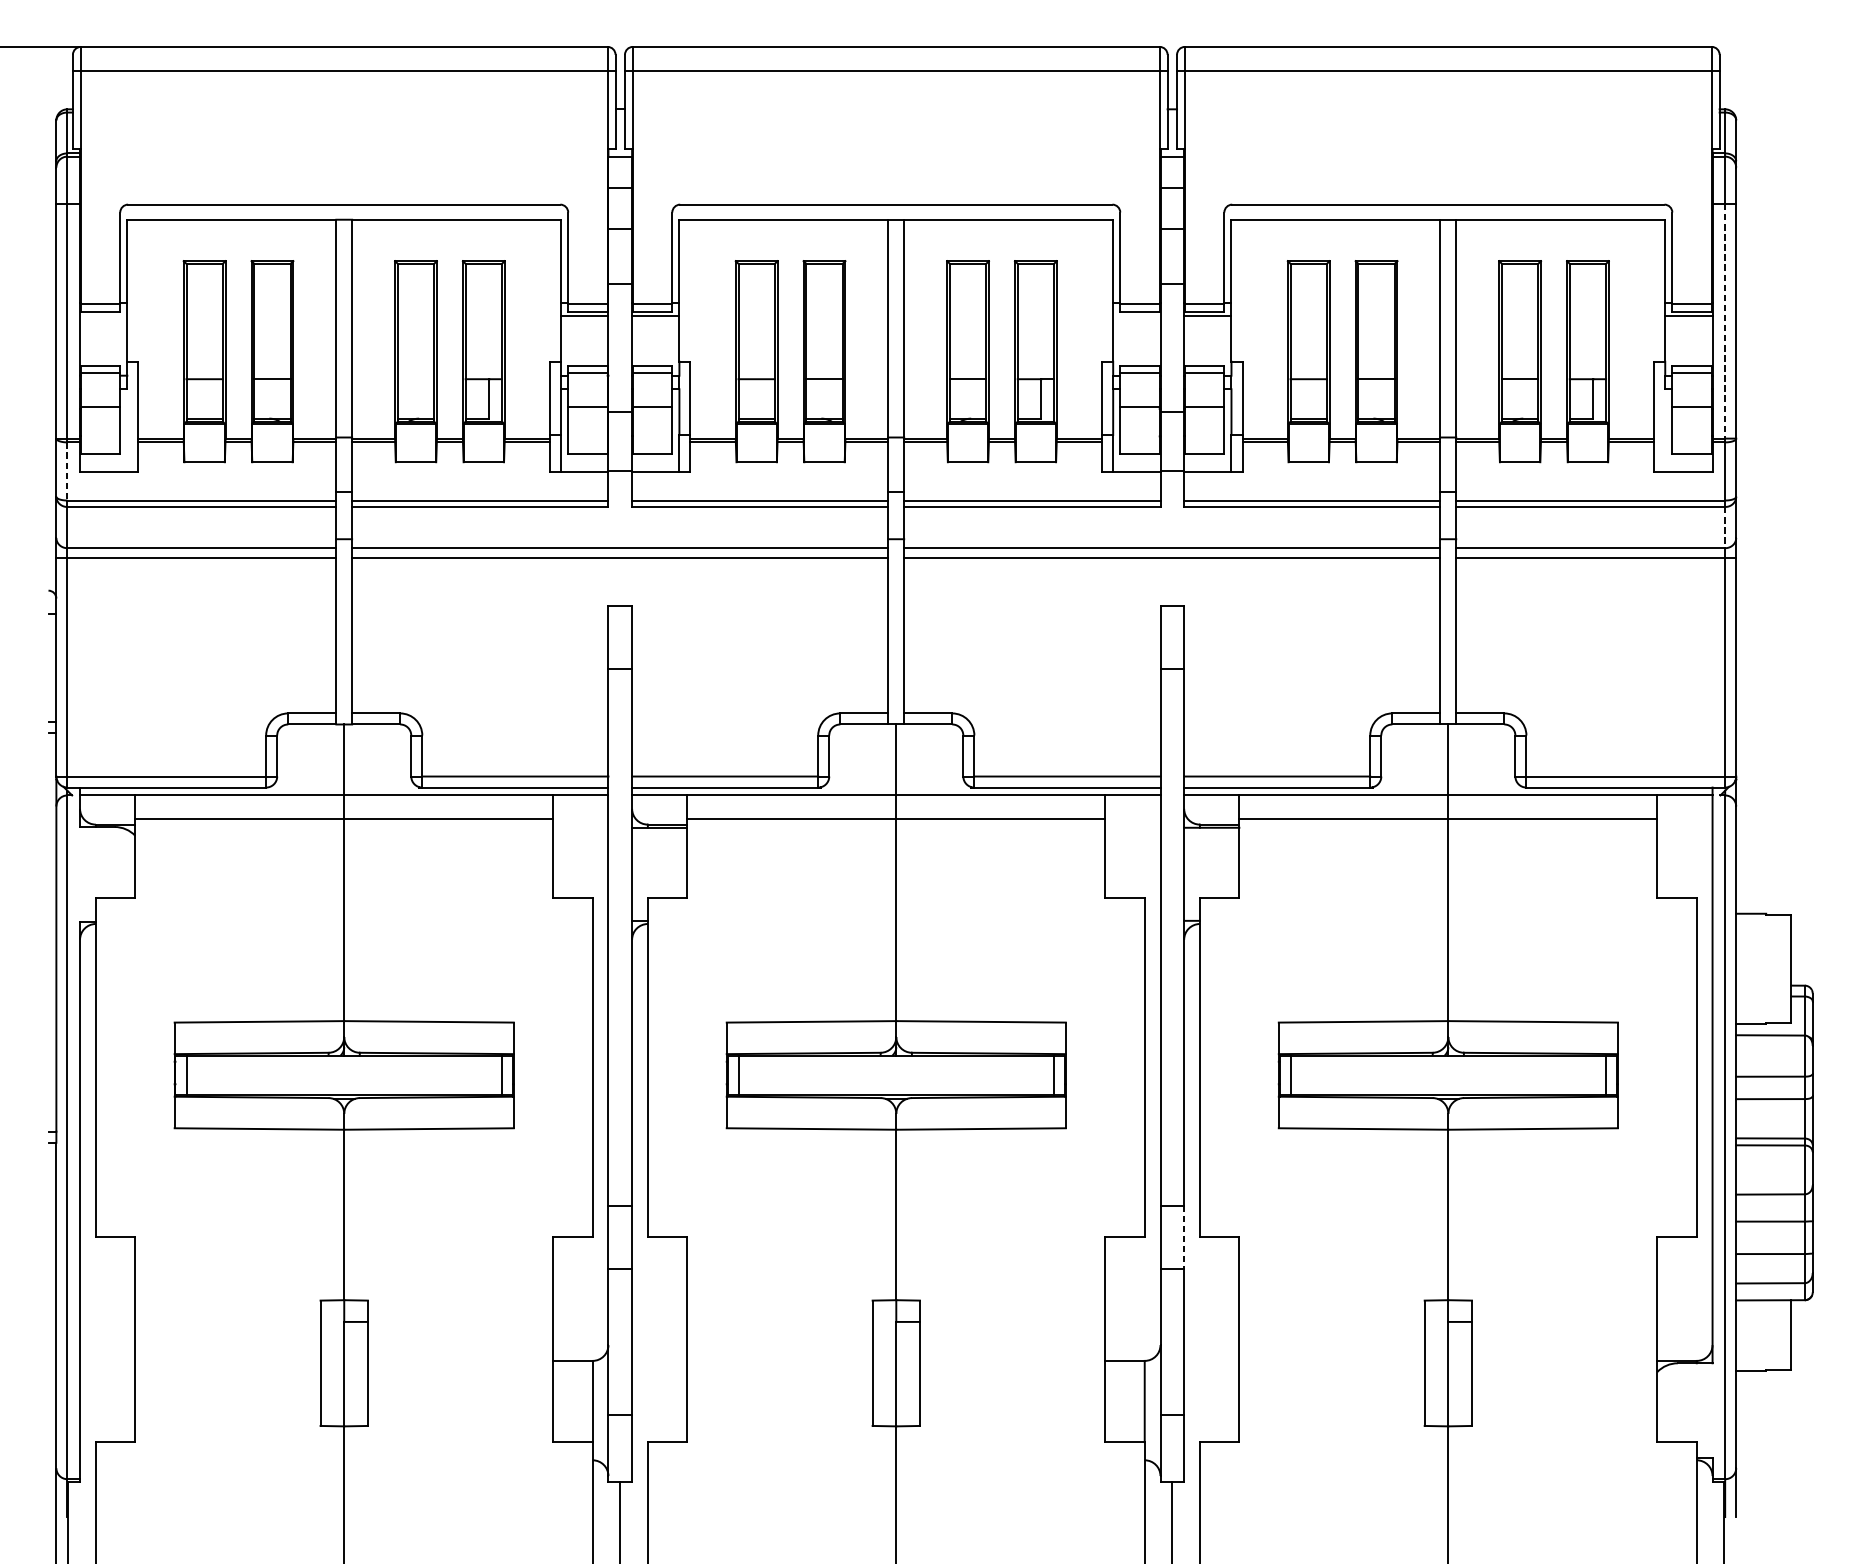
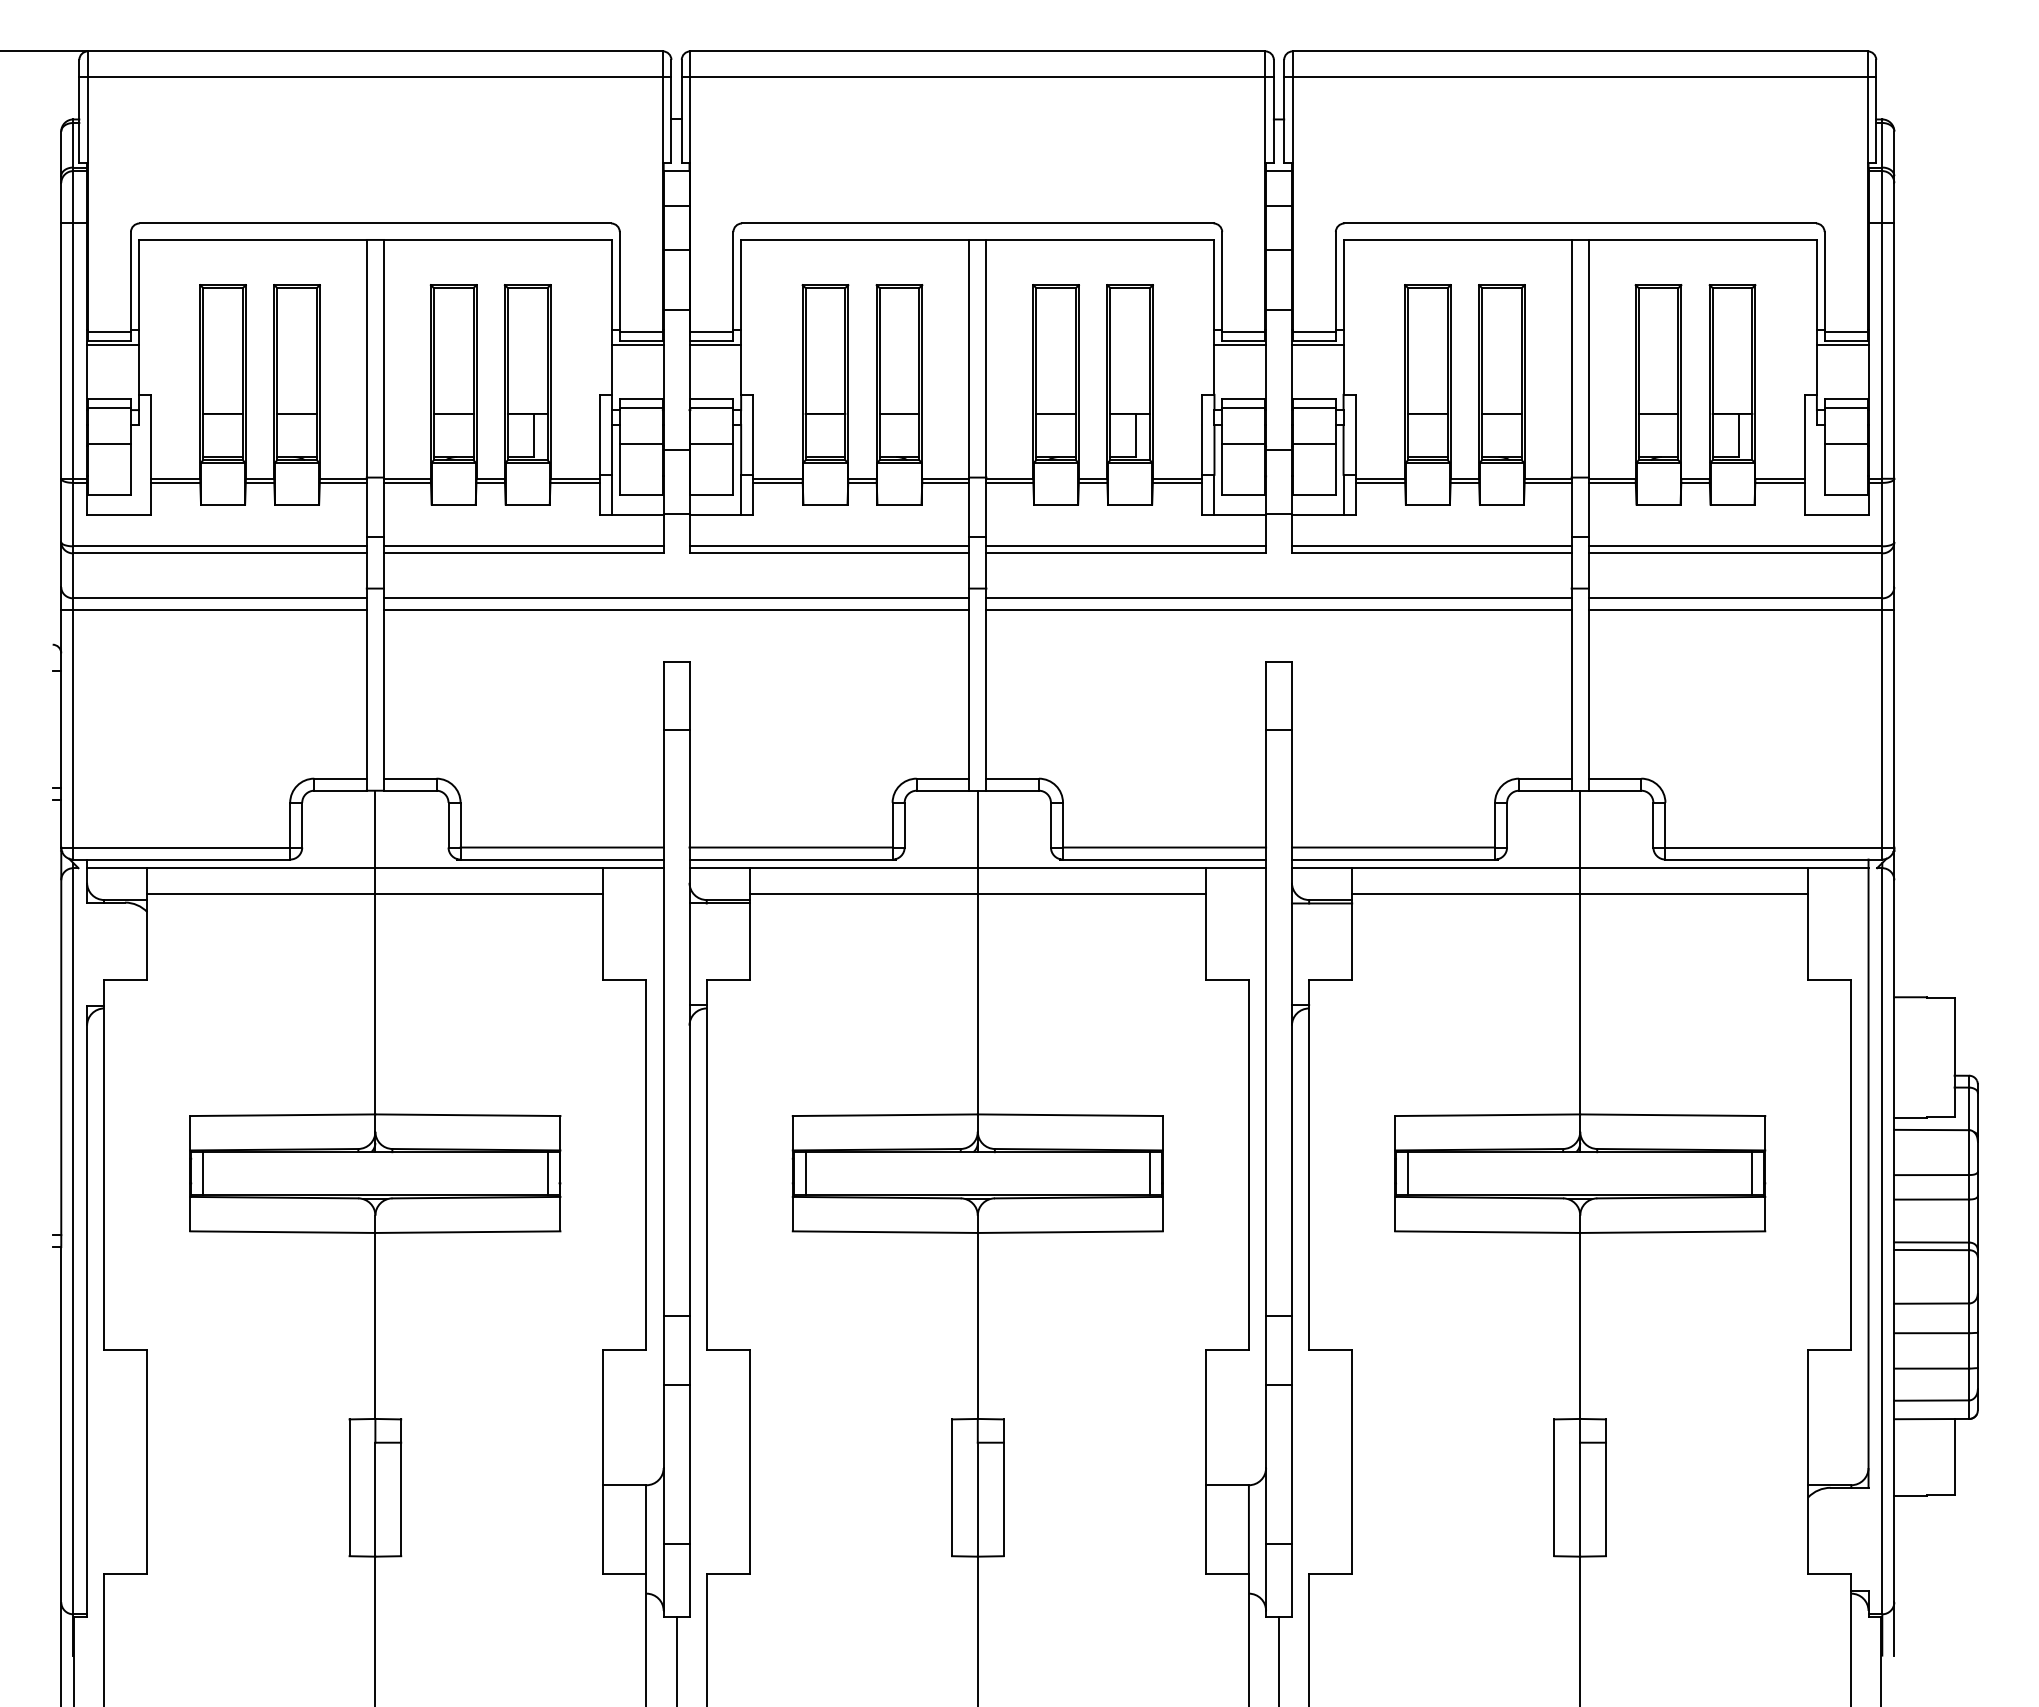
line: (103, 316) -> (112, 345), added
line: (1137, 316) -> (1240, 345), added
line: (1725, 321) -> (1882, 351), dashed -> solid
line: (415, 378) -> (453, 413), added
line: (67, 471) -> (73, 514), dashed -> solid
line: (1725, 528) -> (1882, 576), dashed -> solid
line: (1183, 1237) -> (1291, 1350), dashed -> solid

